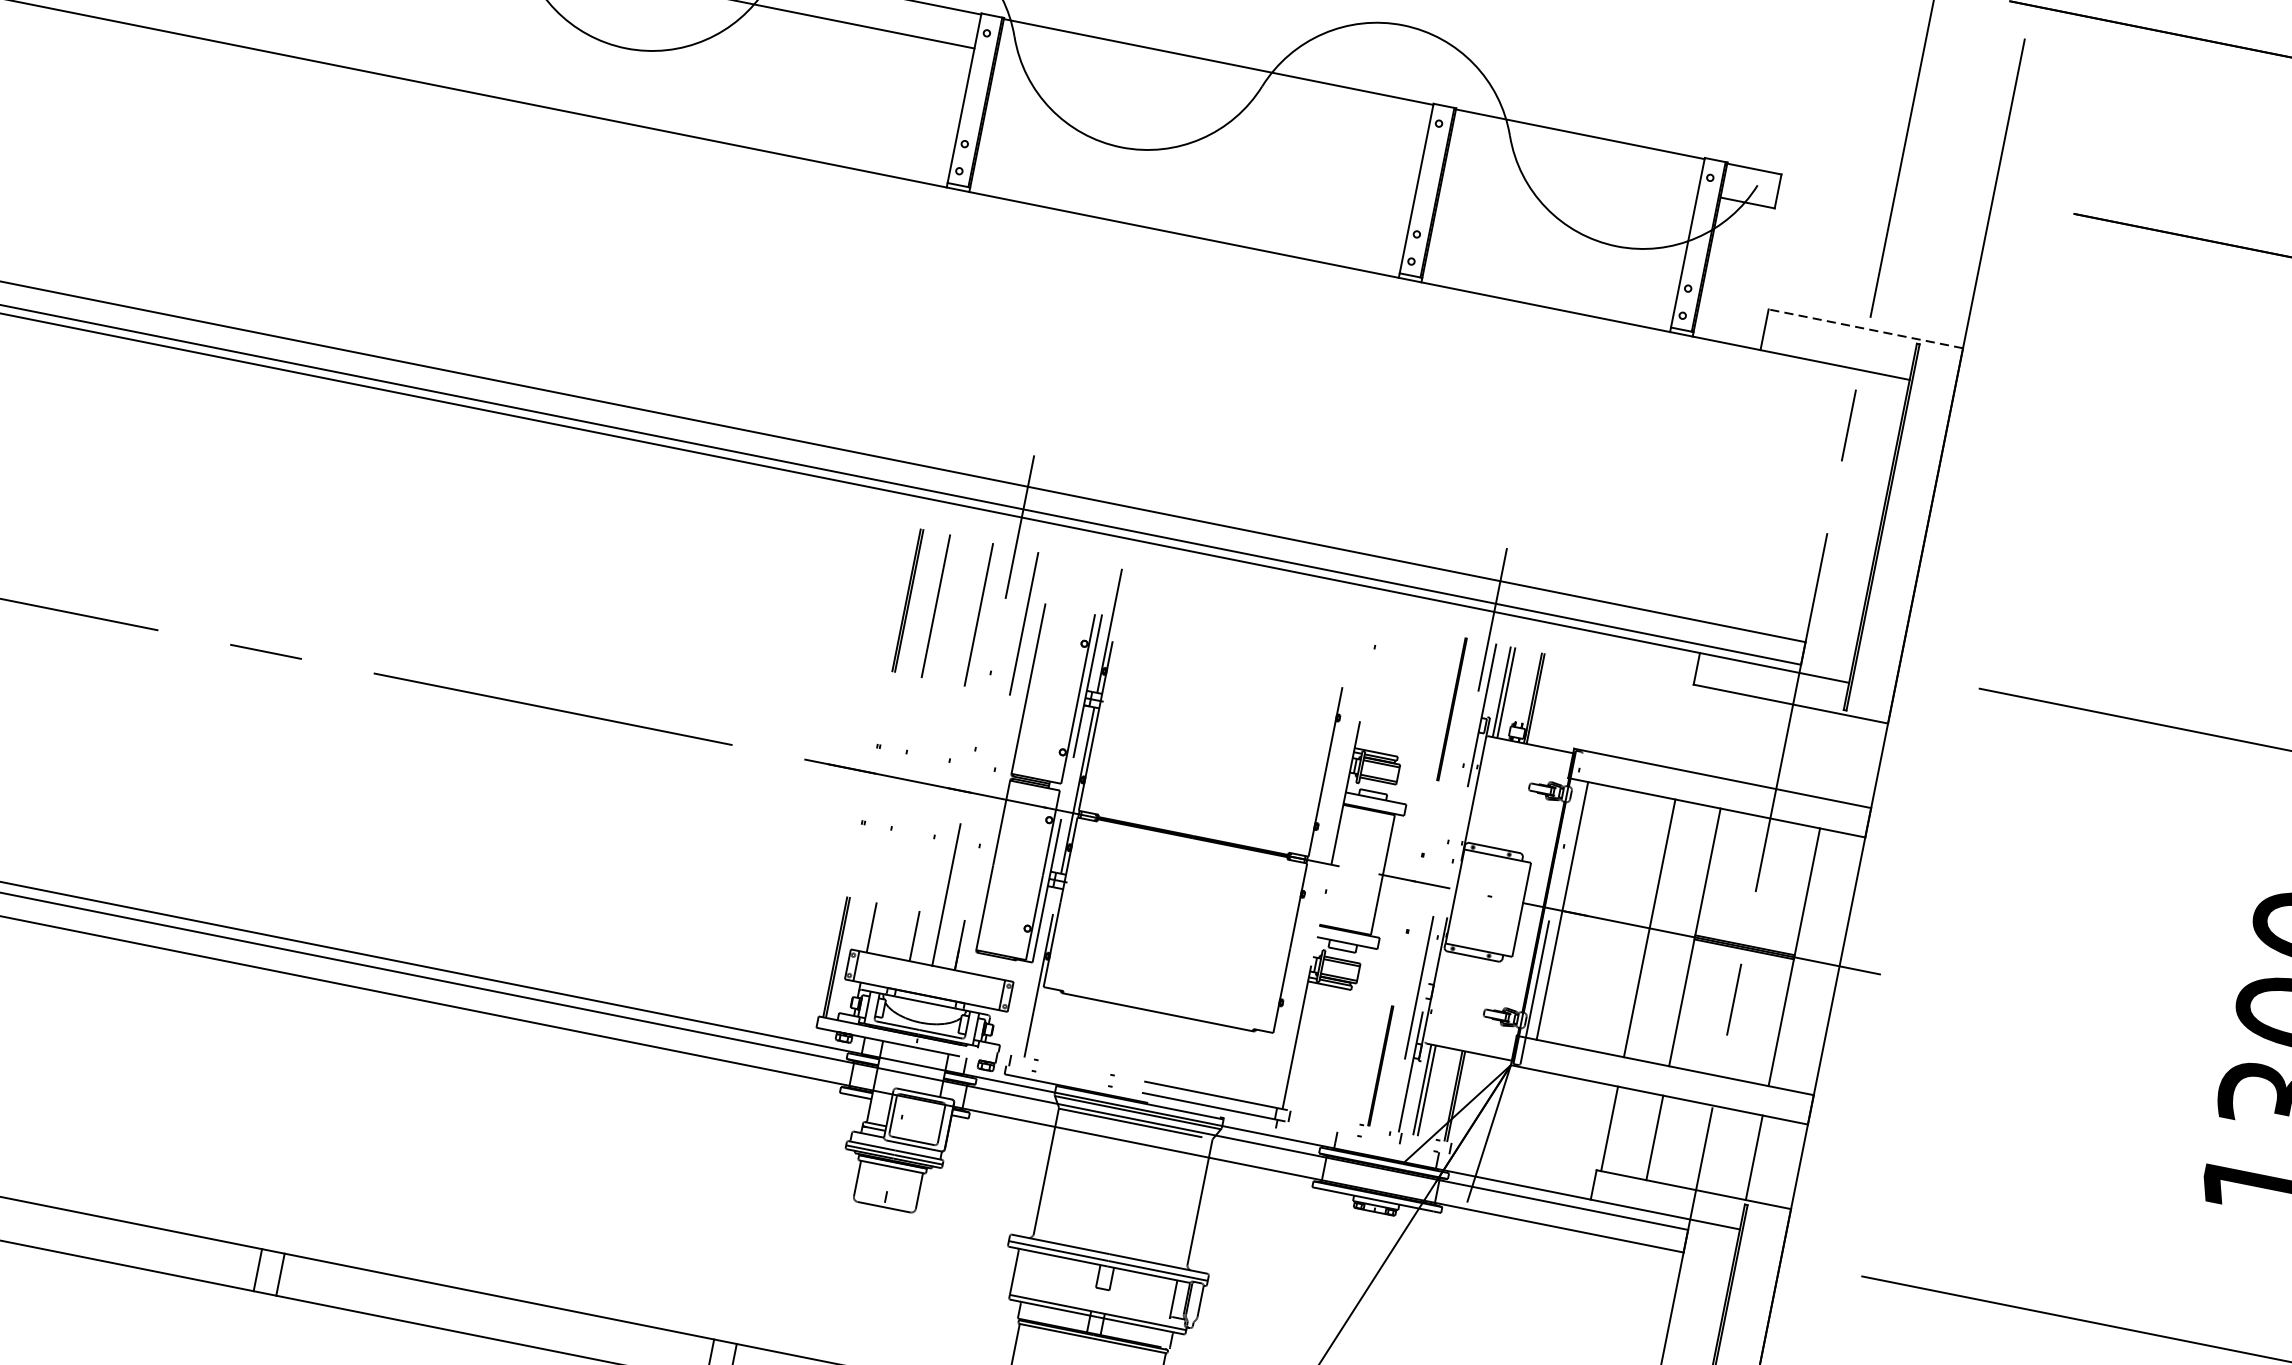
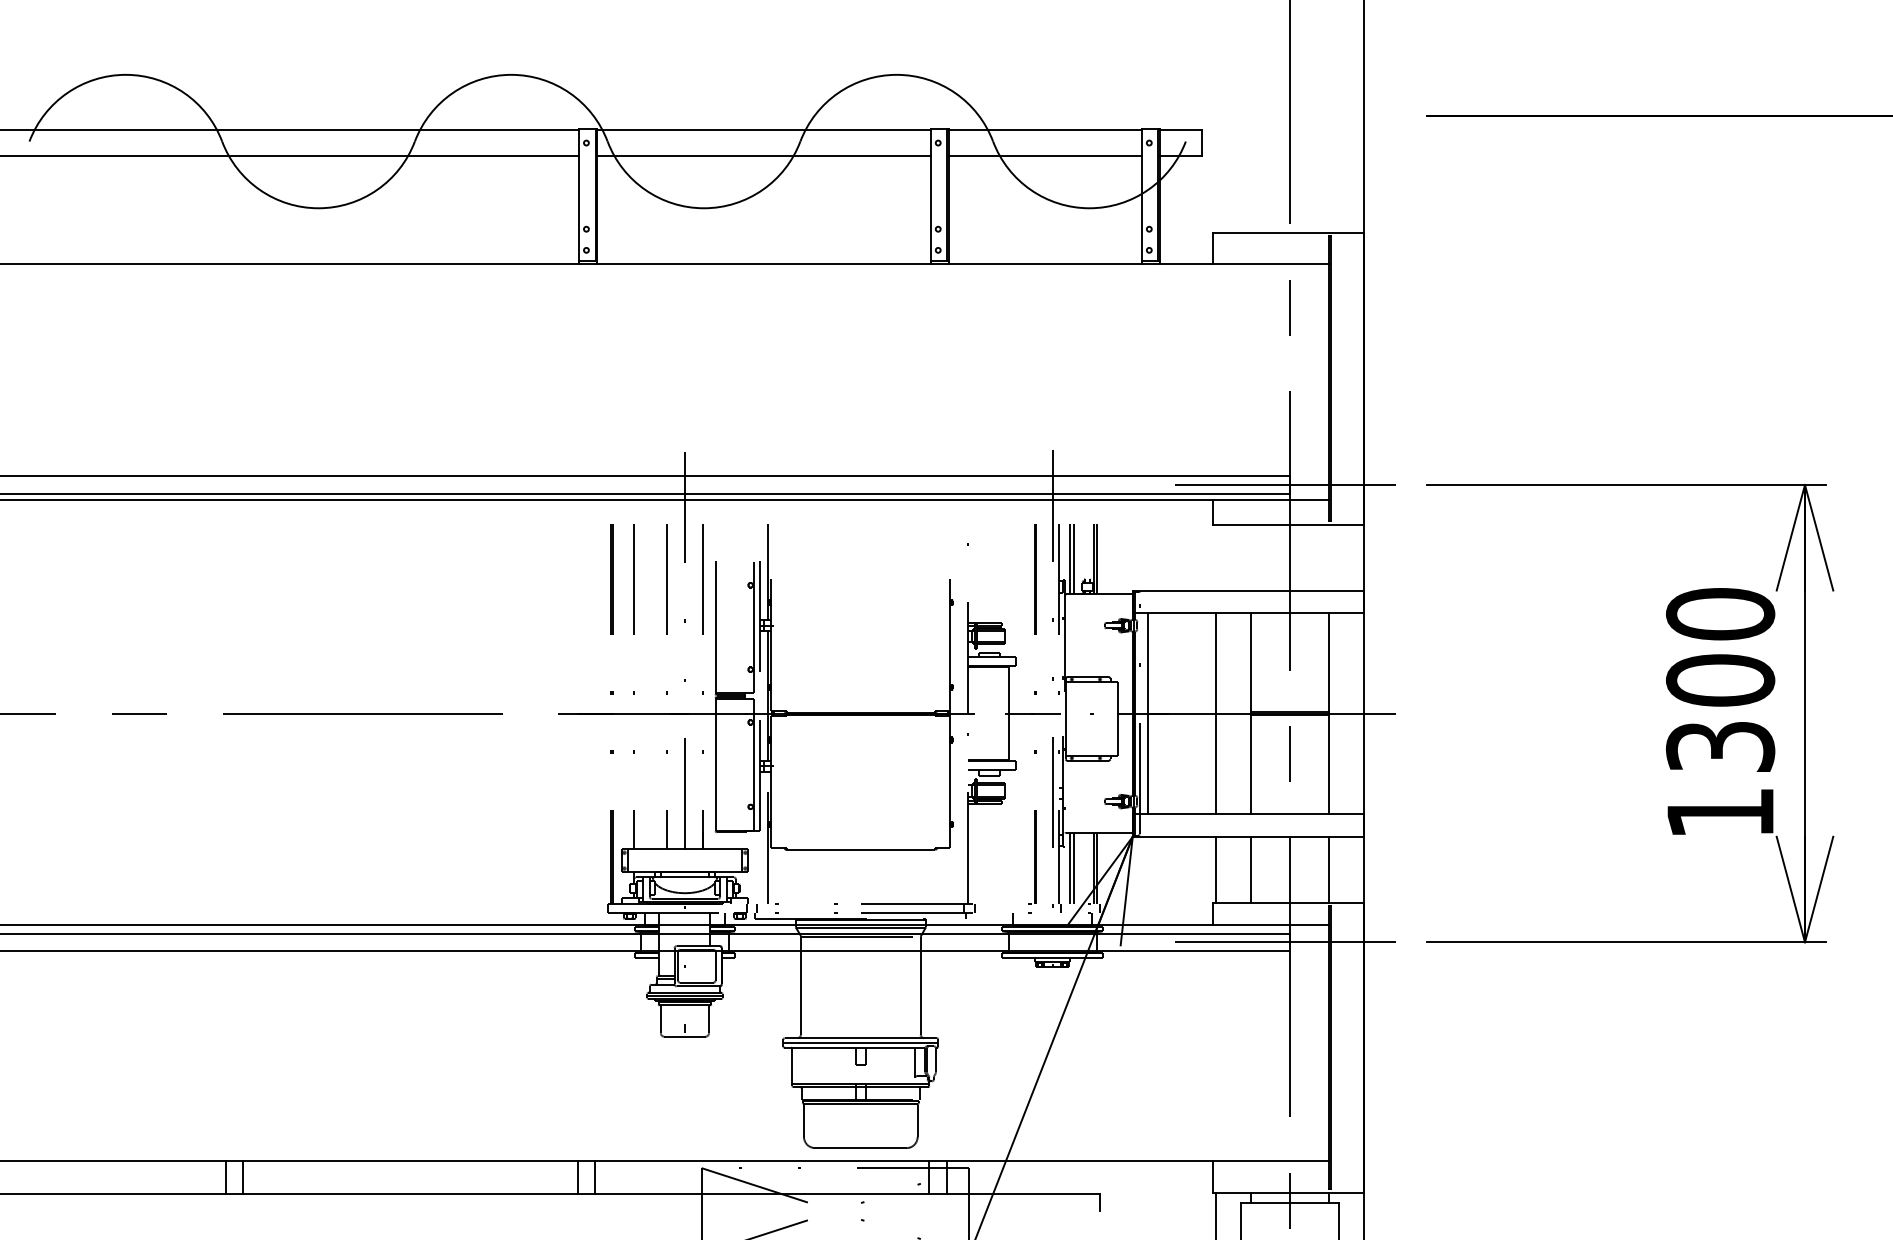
line: (1212, 96) -> (764, 156), added
line: (1573, 168) -> (1045, 156), added
line: (1866, 328) -> (1288, 232), dashed -> solid
line: (1797, 651) -> (1285, 484), added
line: (1680, 1240) -> (1285, 942), added

